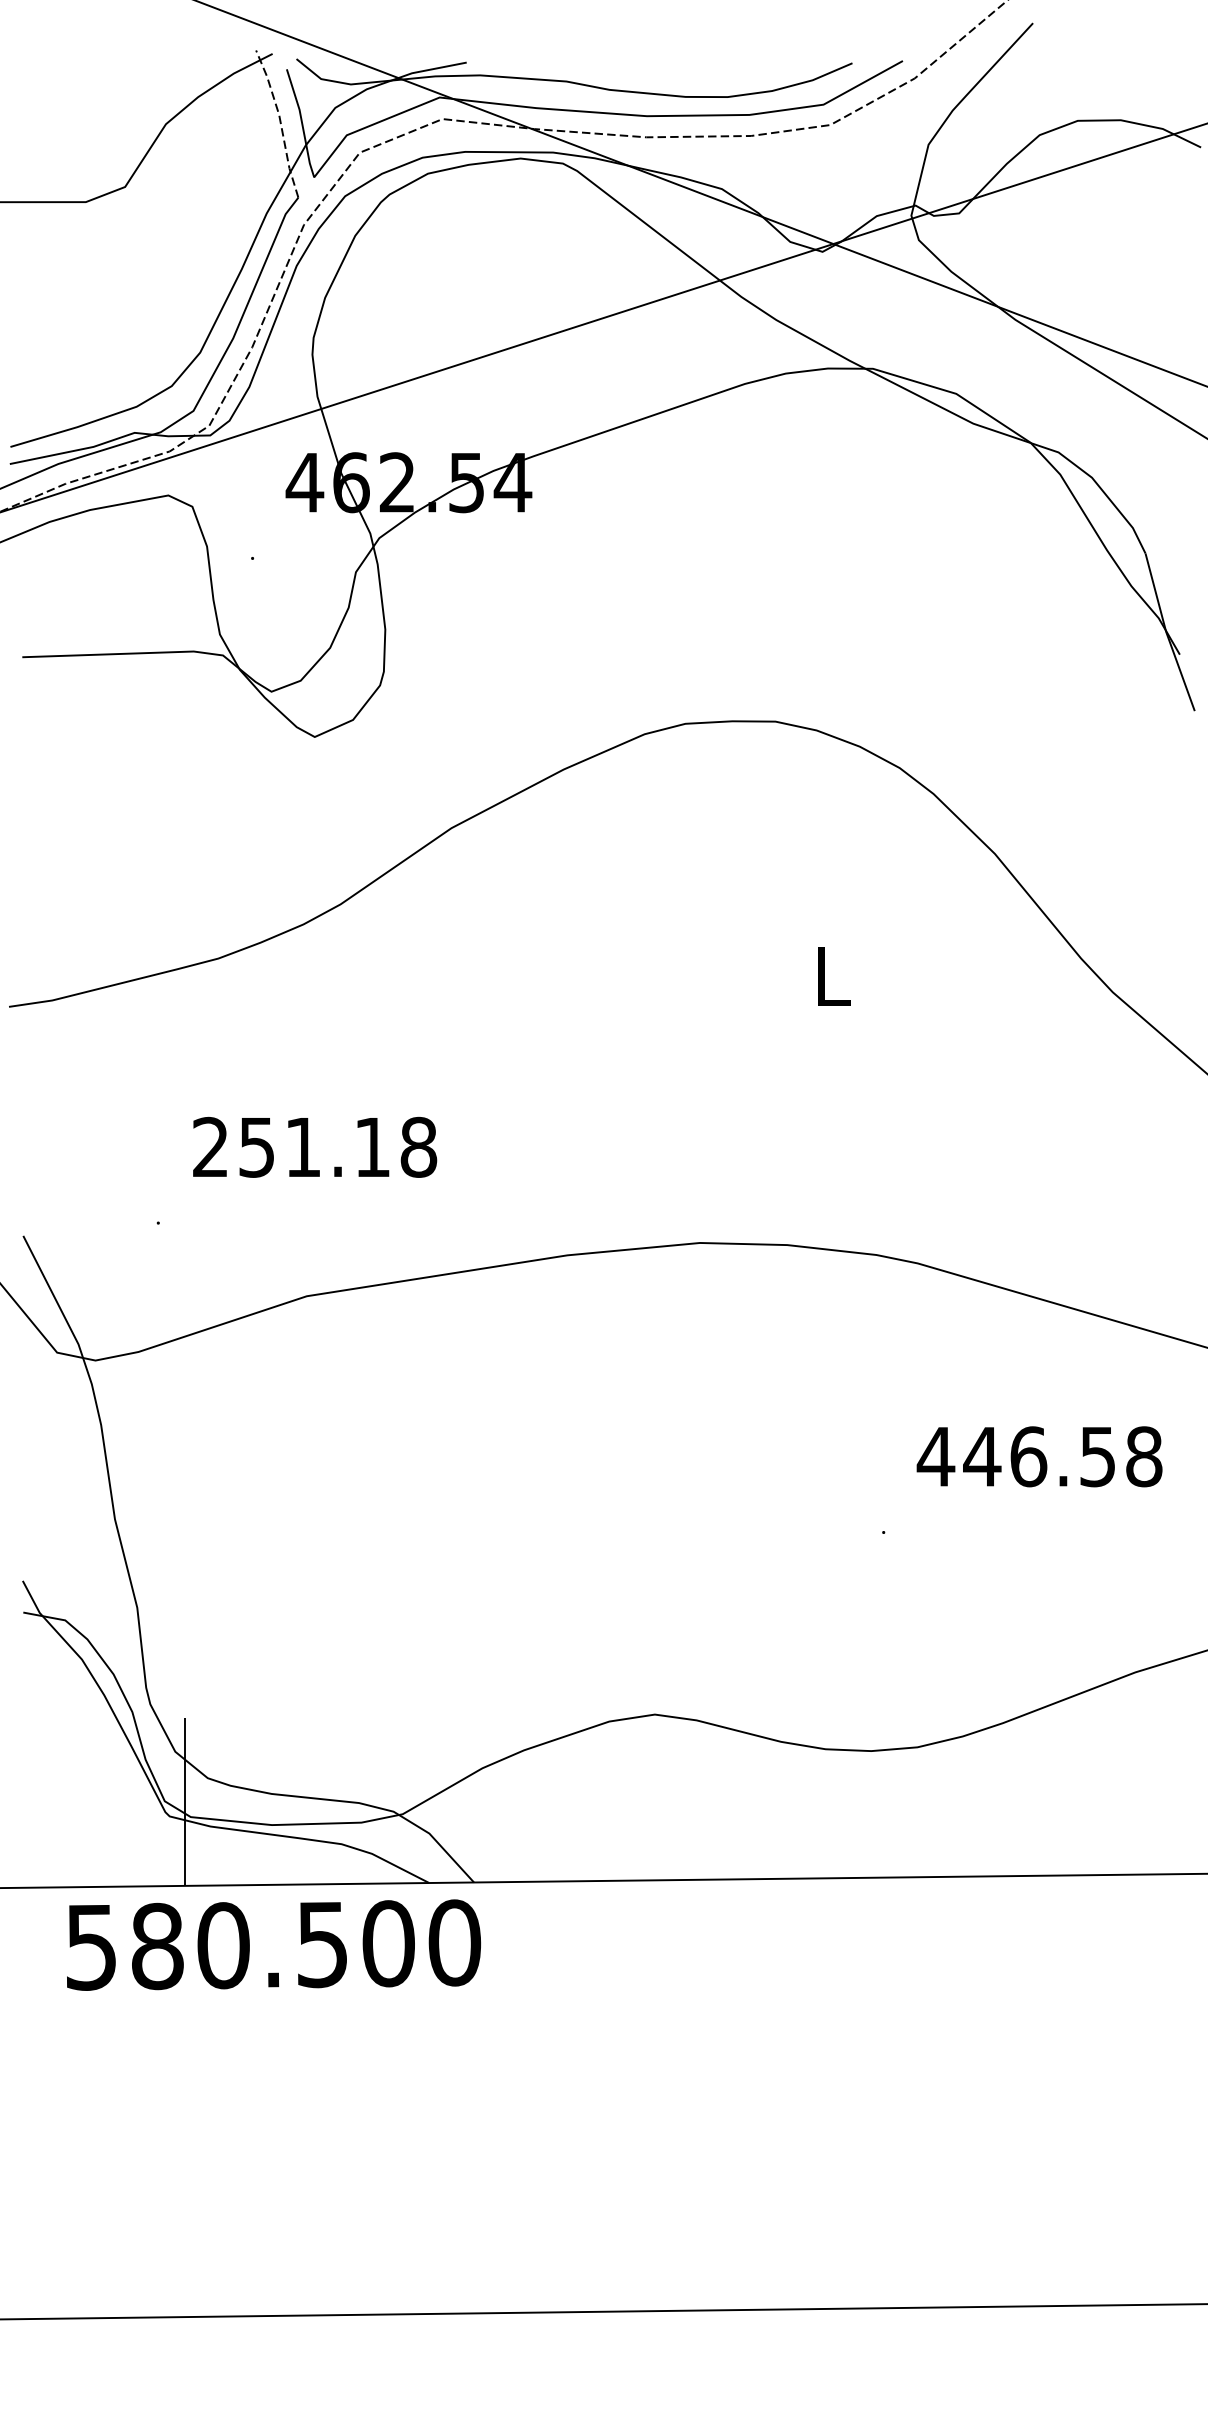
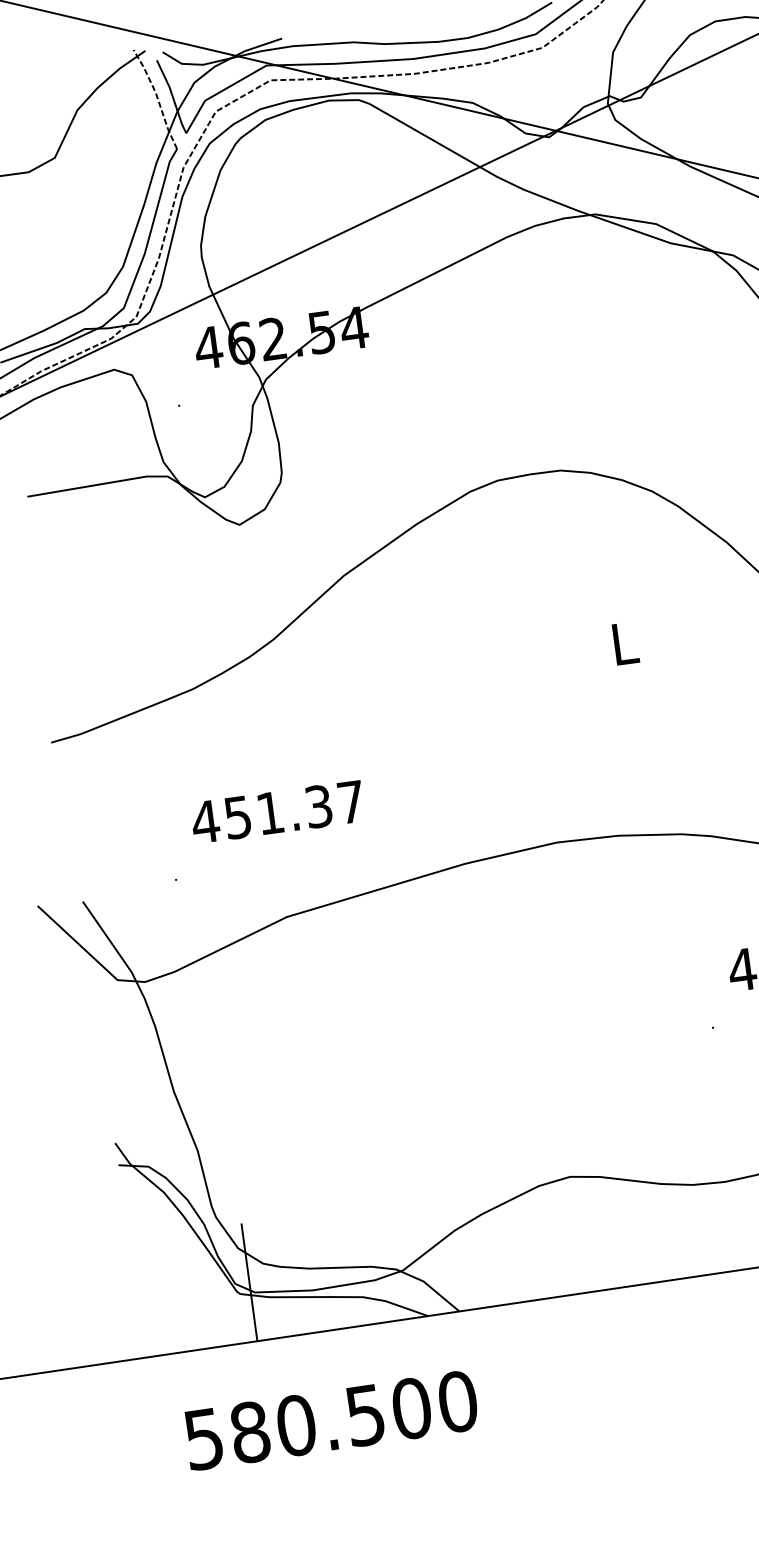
text: (314, 1146) -> (278, 811), 251.18 -> 451.37
text: (273, 1944) -> (331, 1420), moved

